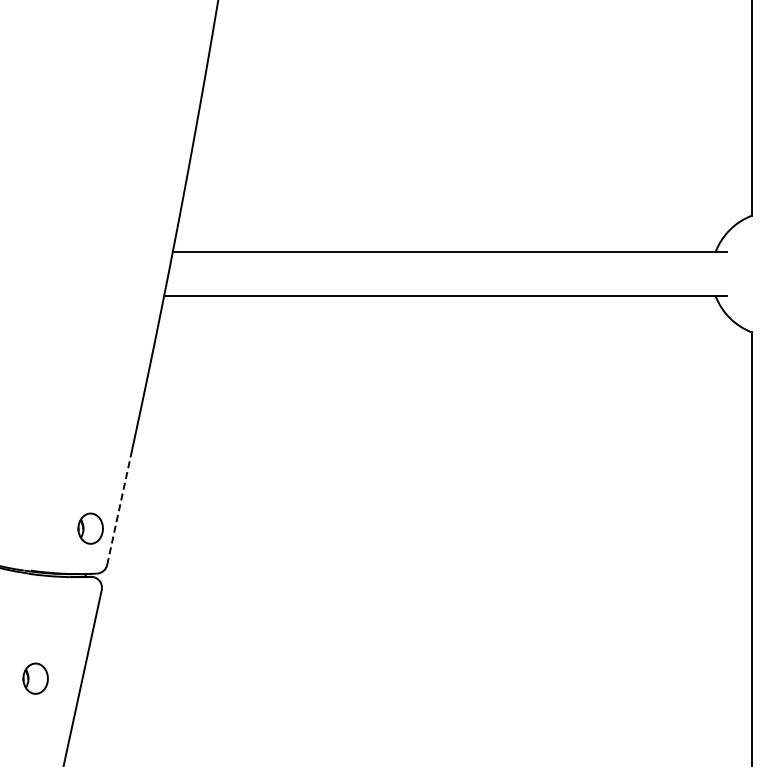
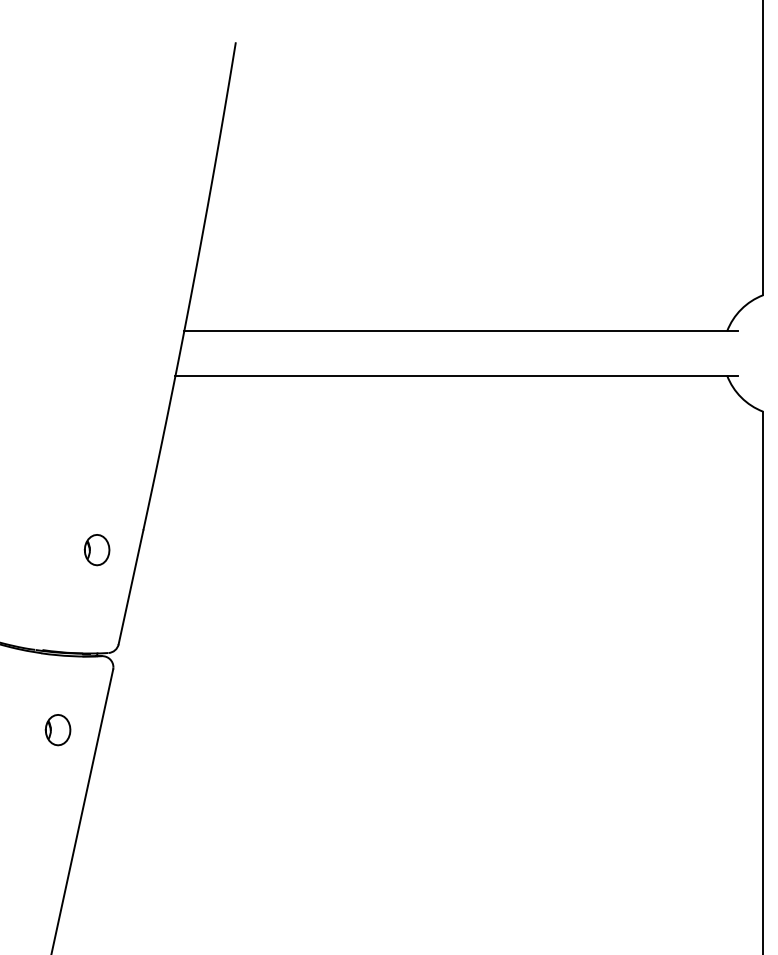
line: (120, 507) -> (131, 586), dashed -> solid
part: (90, 529) -> (96, 550), moved
part: (35, 679) -> (57, 730), moved

